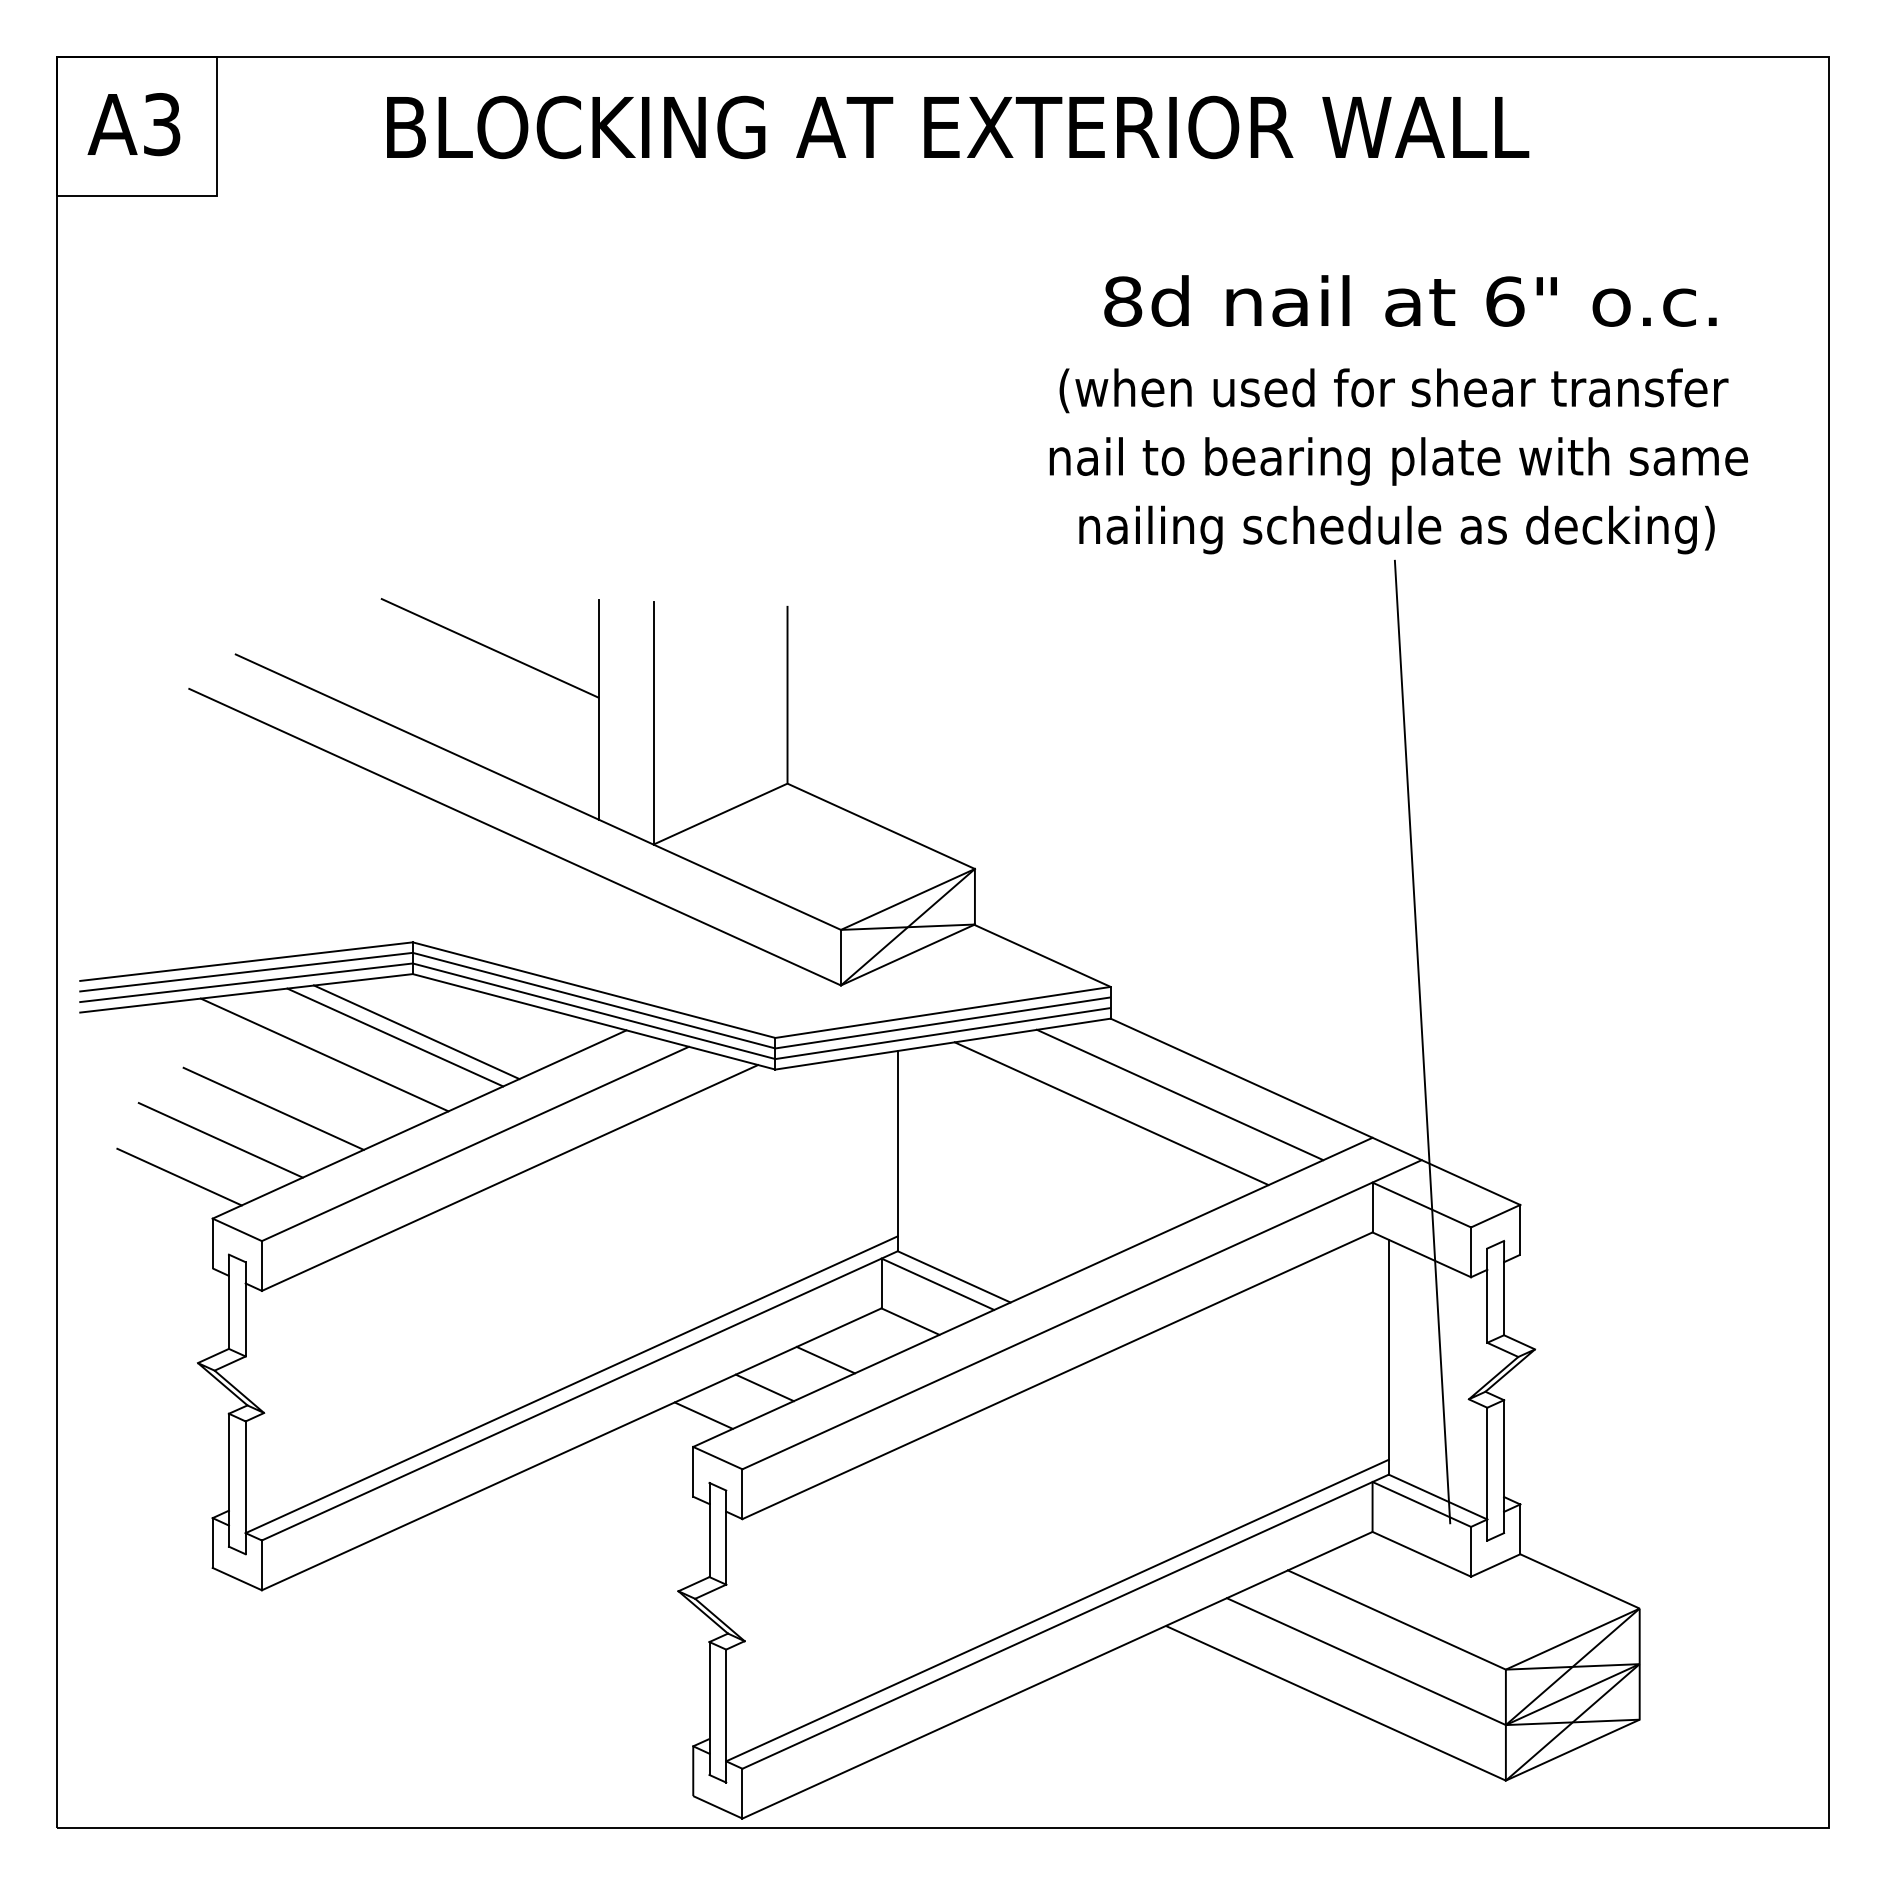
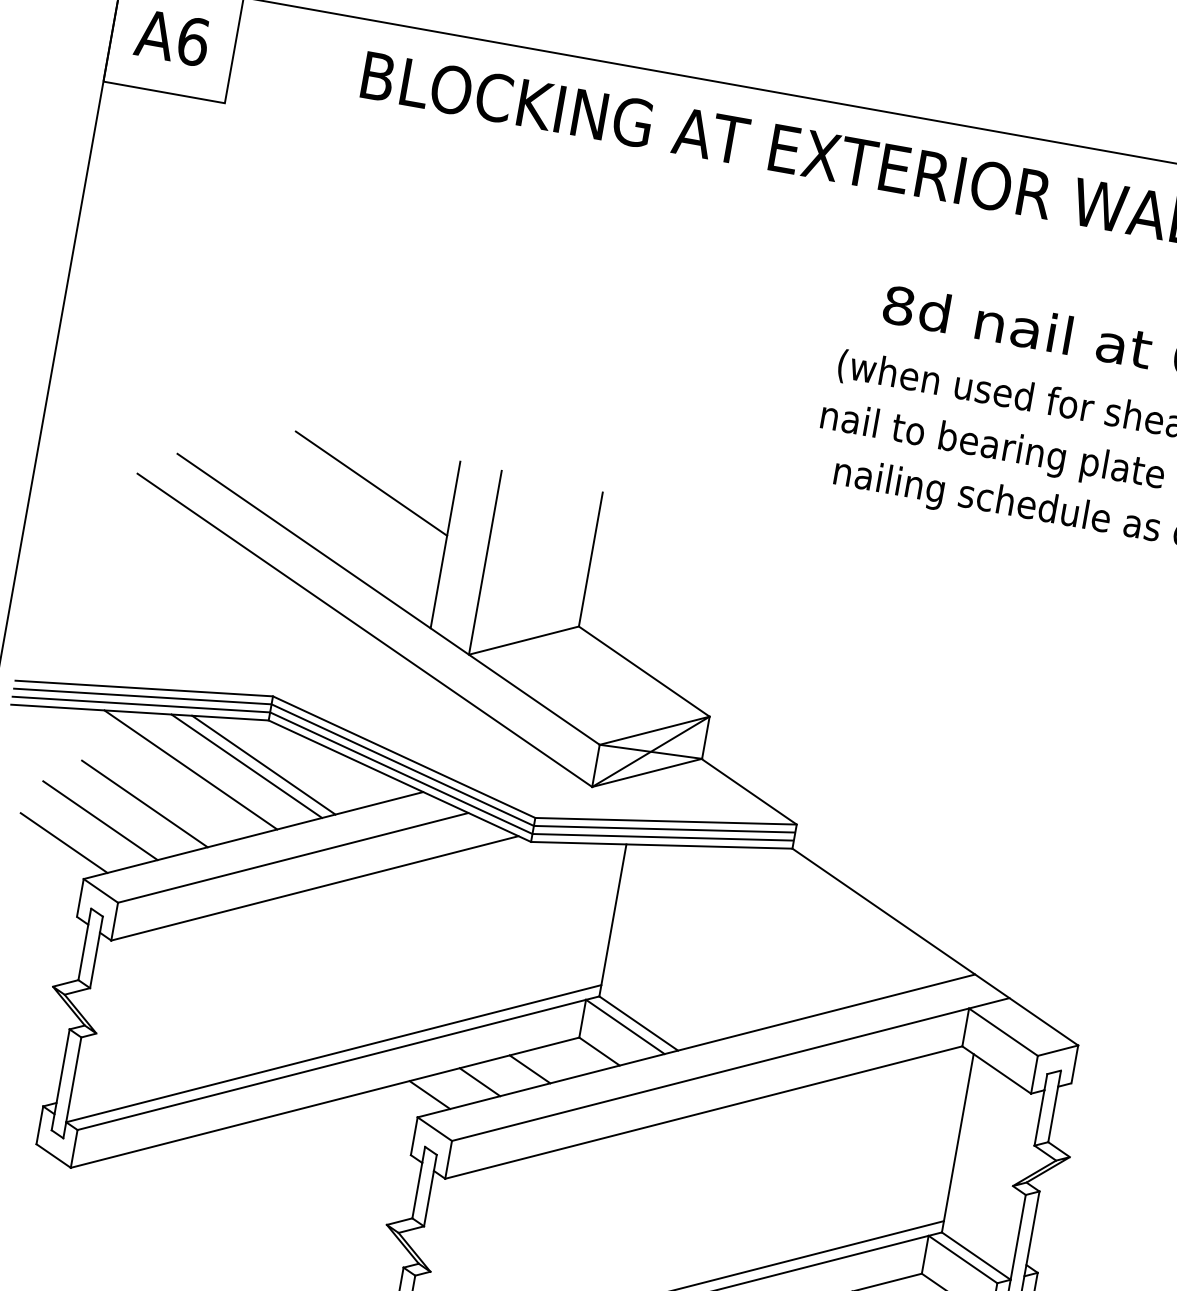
text: (162, 124) -> (193, 41), A3 -> A6
line: (1422, 1041) -> (1026, 908), removed
line: (1179, 1094) -> (834, 915), removed
line: (1111, 1113) -> (780, 920), removed

